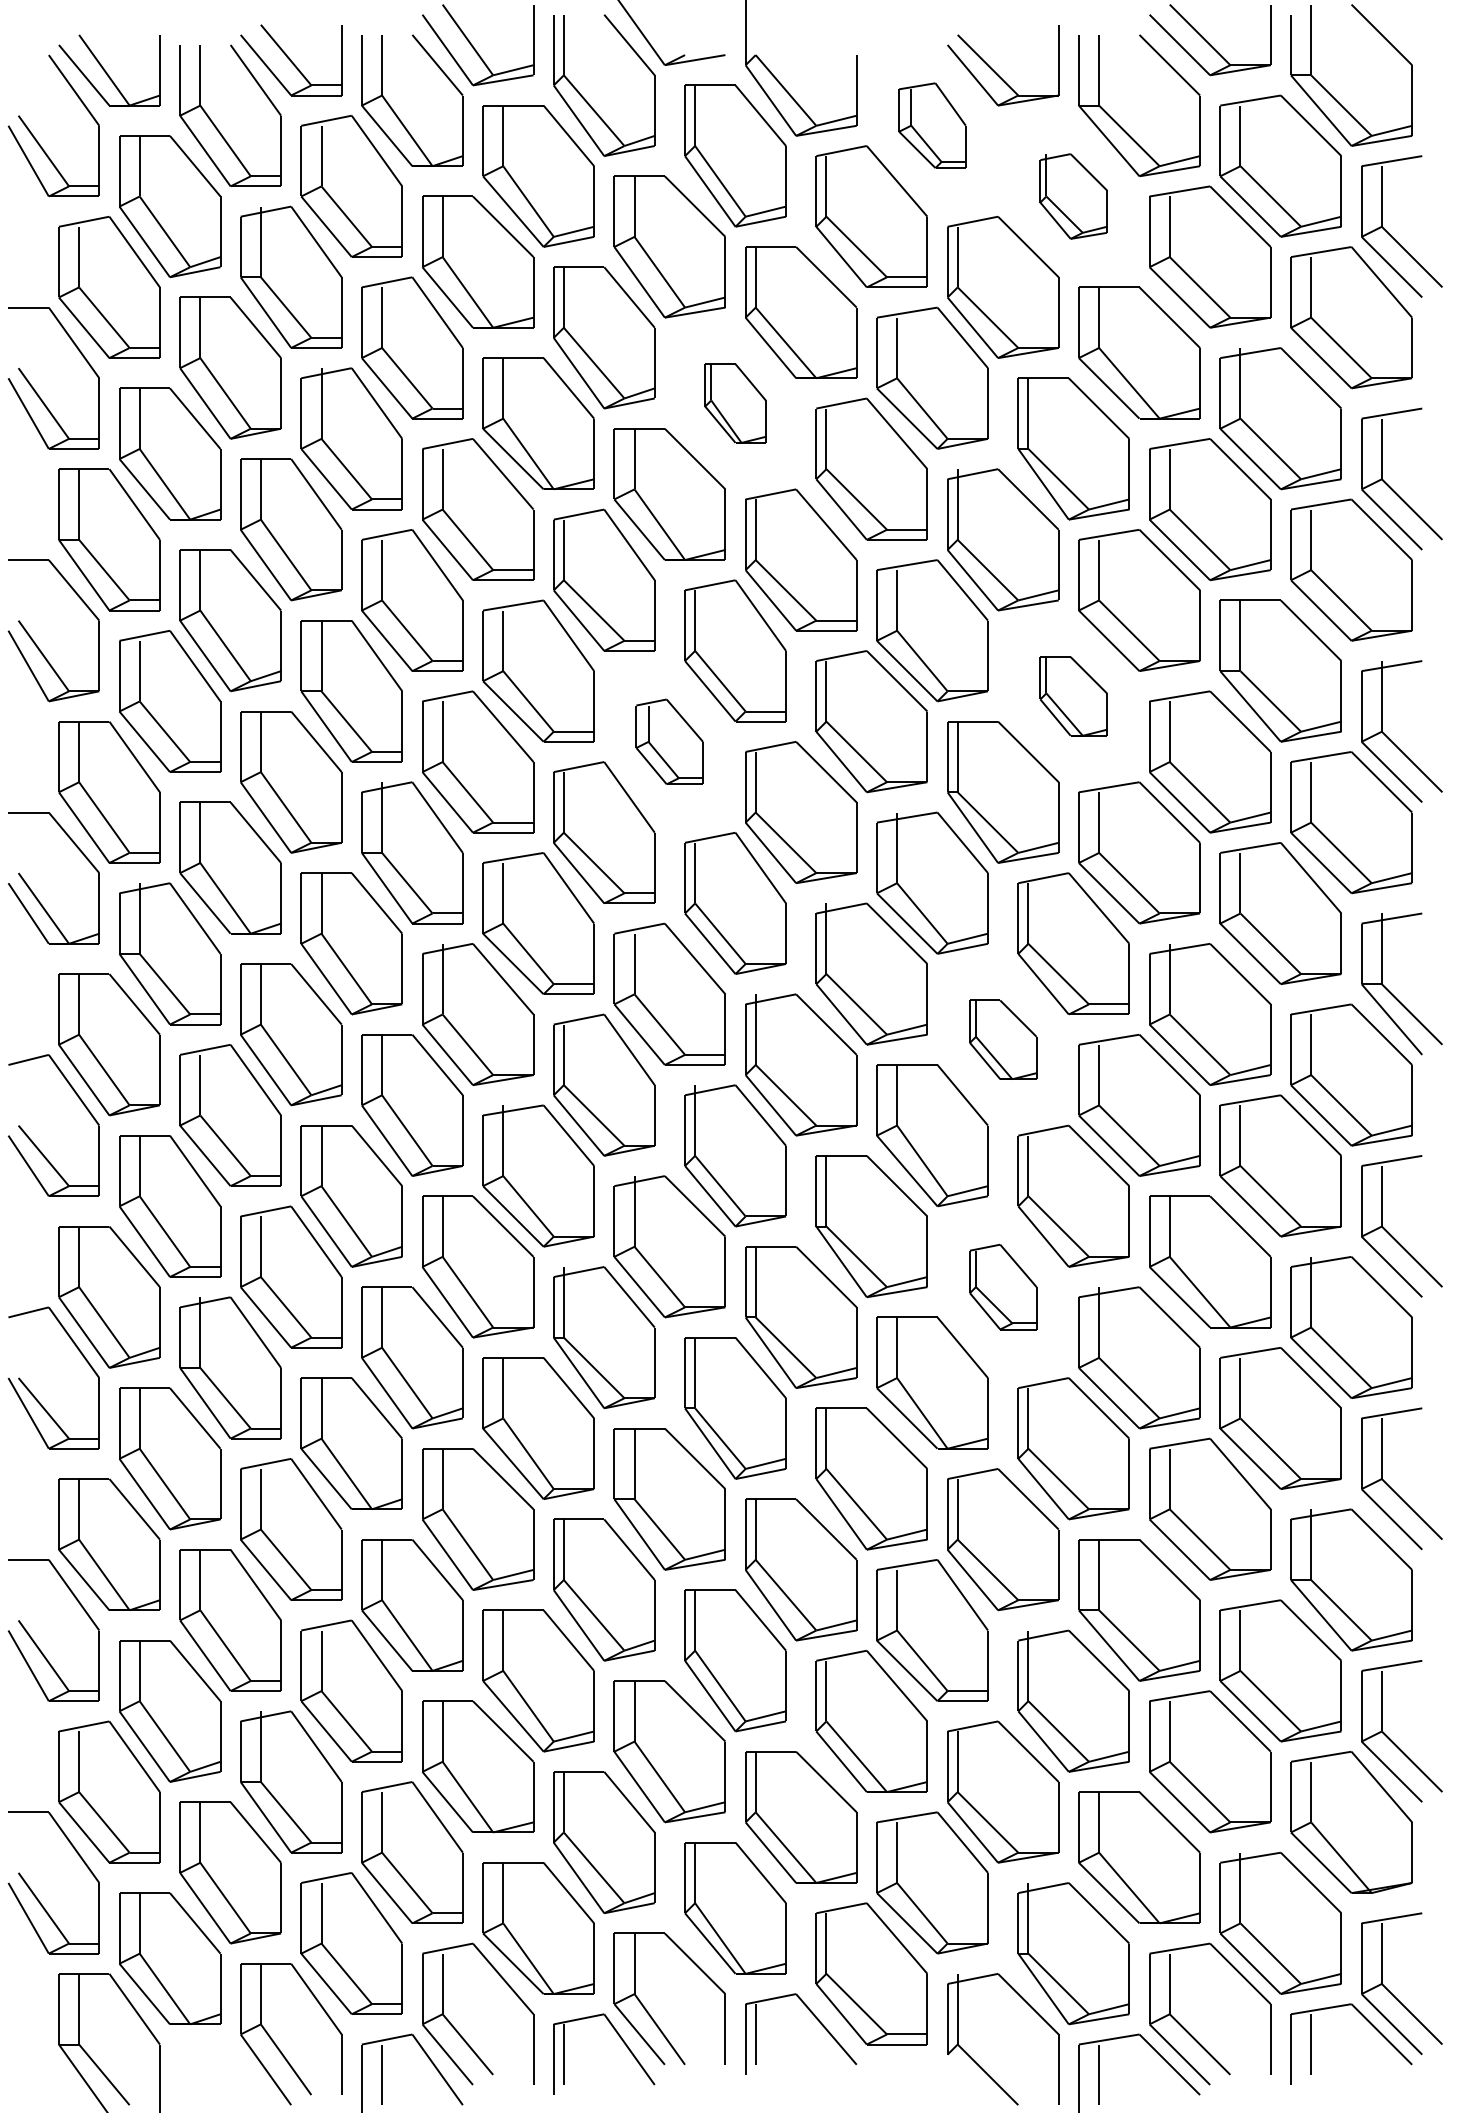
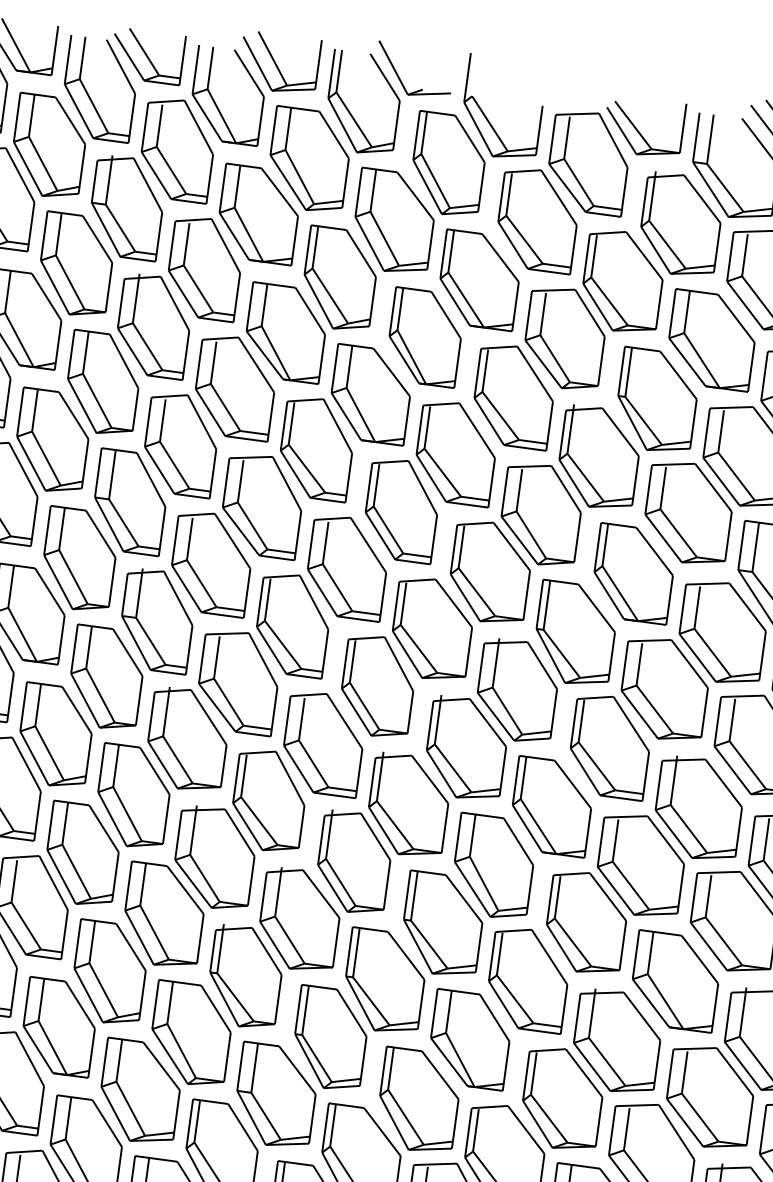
part: (932, 125) -> (588, 162), size x1.67
part: (1073, 196) -> (680, 224), size x1.67
part: (735, 403) -> (425, 337), size x1.67
part: (1073, 696) -> (633, 573), size x1.67
part: (669, 741) -> (347, 567), size x1.67
part: (1003, 1039) -> (552, 806), size x1.67
part: (1003, 1286) -> (528, 979), size x1.67

